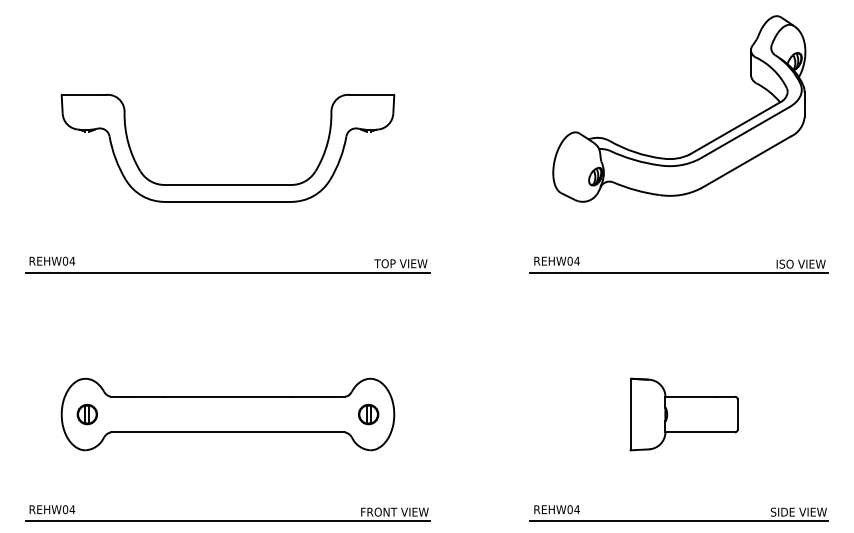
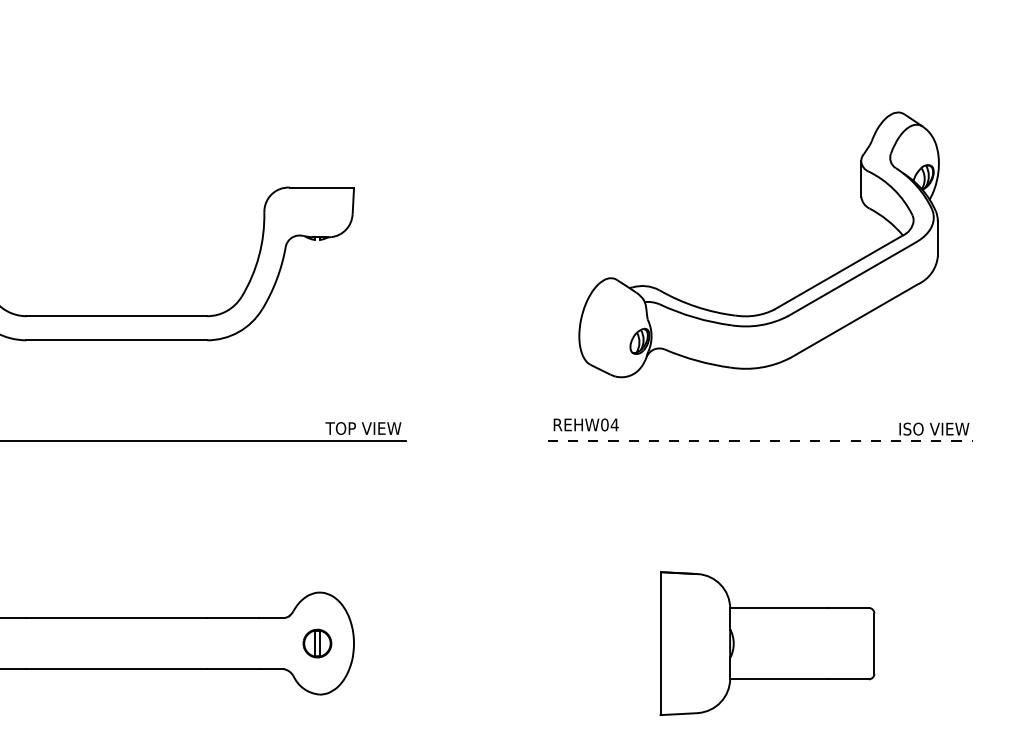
part: (704, 144) -> (795, 295), moved
line: (679, 272) -> (760, 441), solid -> dashed
part: (683, 414) -> (766, 643), size x1.4

